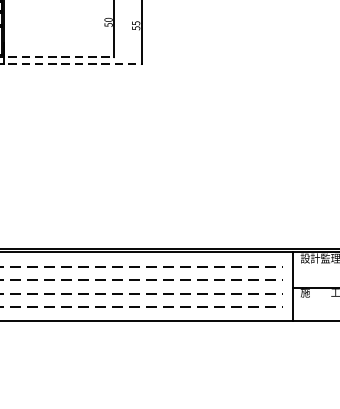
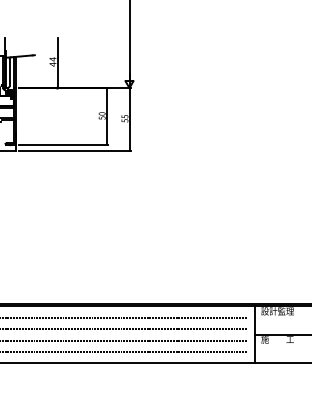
line: (63, 56) -> (64, 144), dashed -> solid
line: (75, 64) -> (74, 150), dashed -> solid

